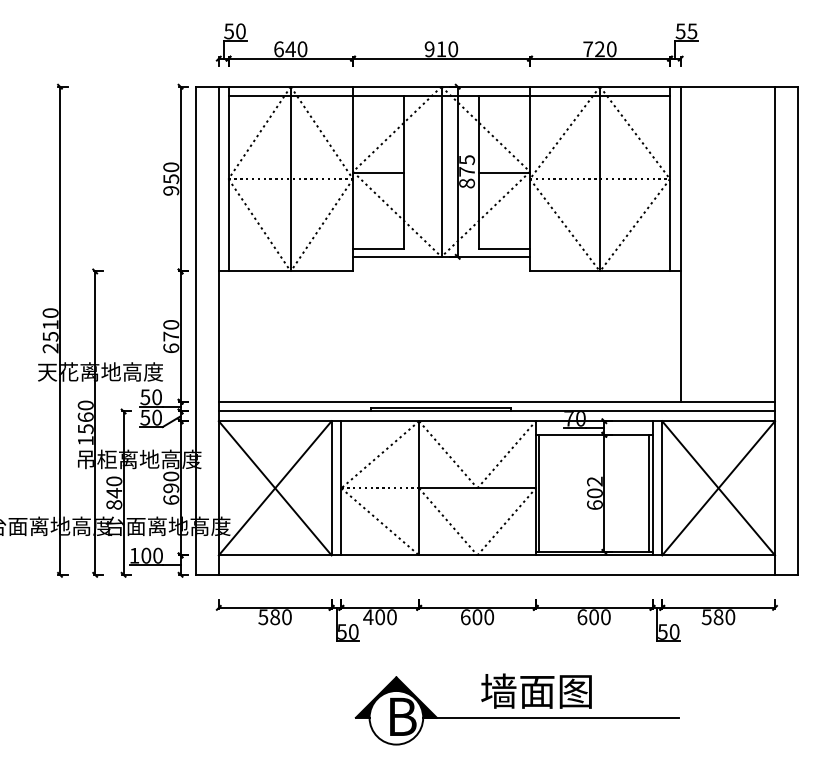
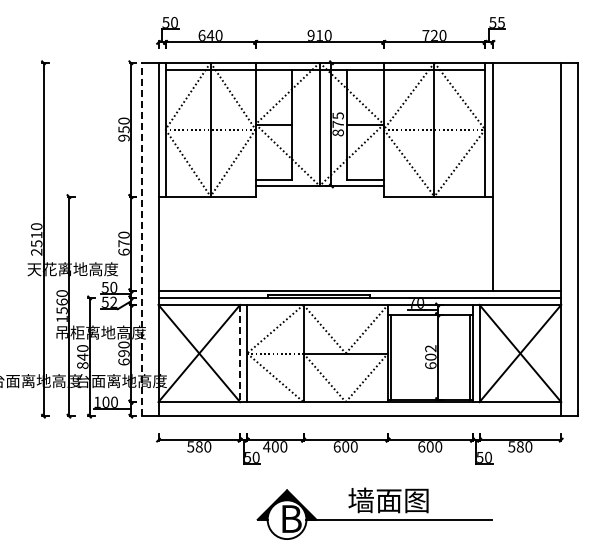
line: (195, 330) -> (141, 239), solid -> dashed
text: (156, 416) -> (113, 301), 50 -> 52
line: (332, 488) -> (240, 353), solid -> dashed

